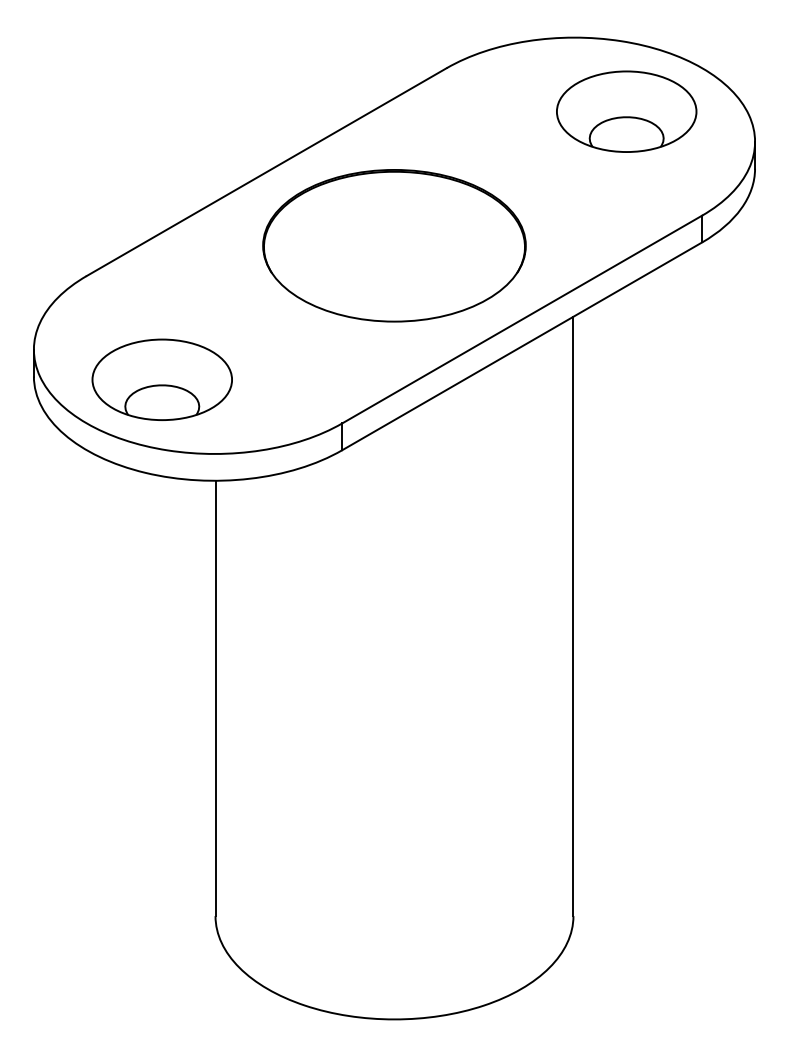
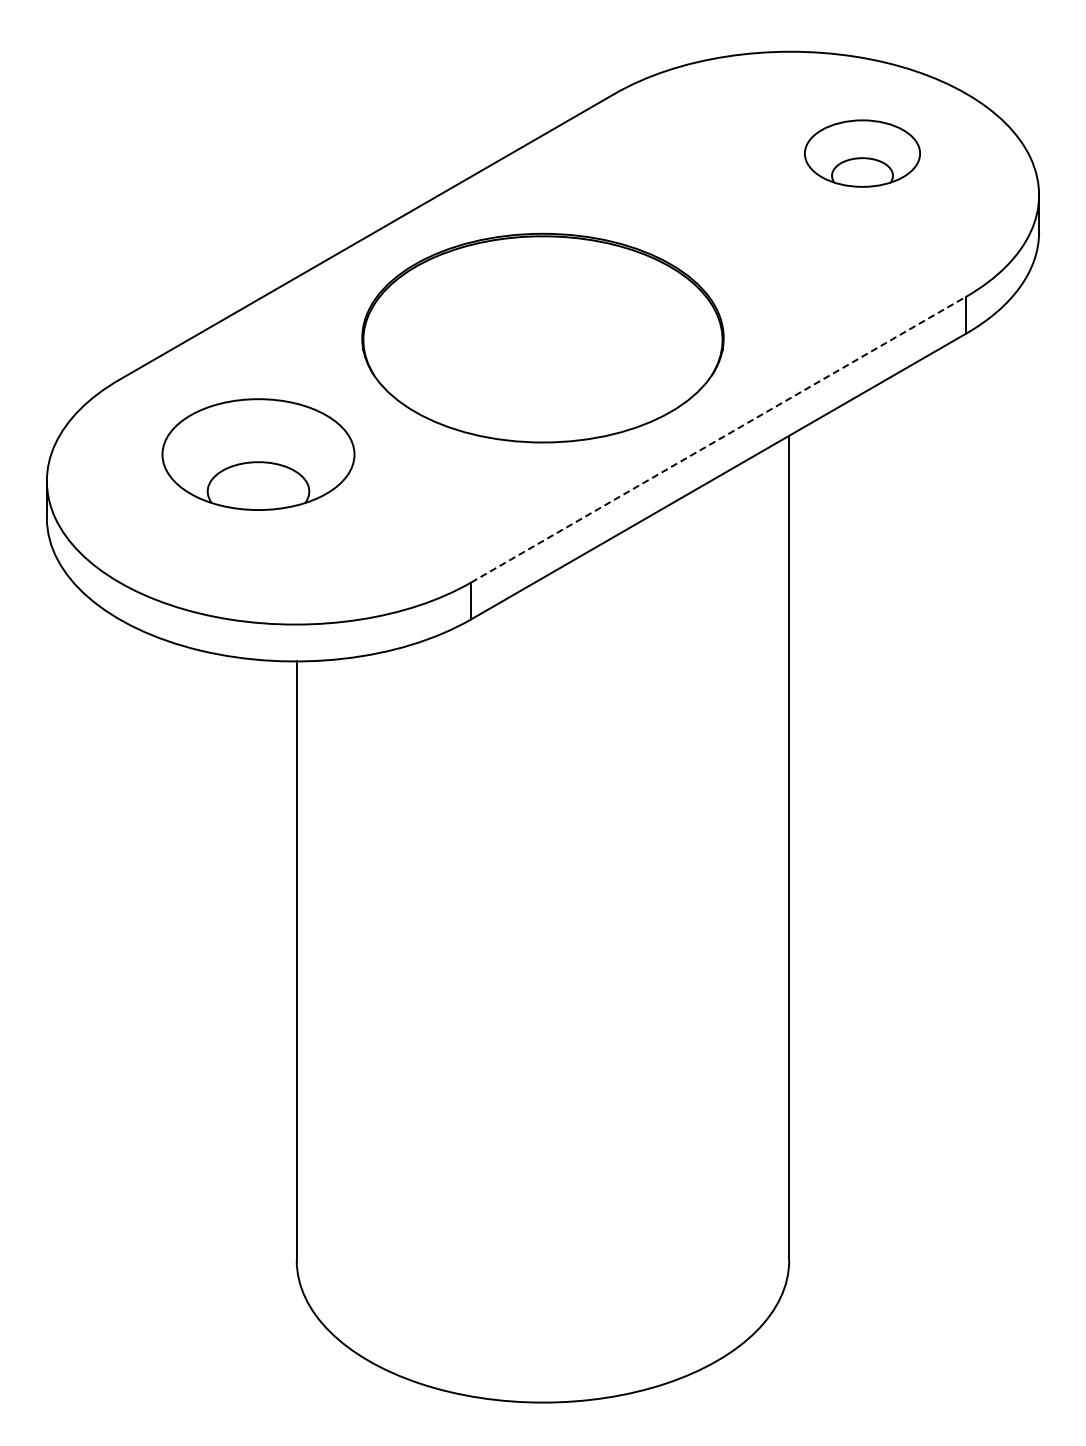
part: (626, 111) -> (862, 153), size x0.6
line: (522, 319) -> (718, 439), solid -> dashed
part: (162, 379) -> (258, 454), moved

